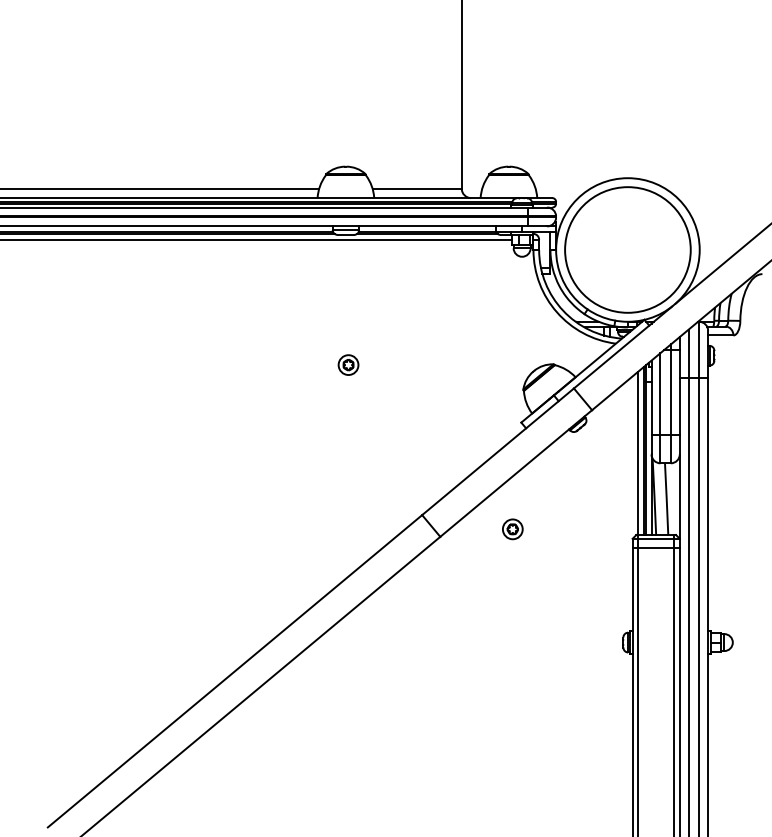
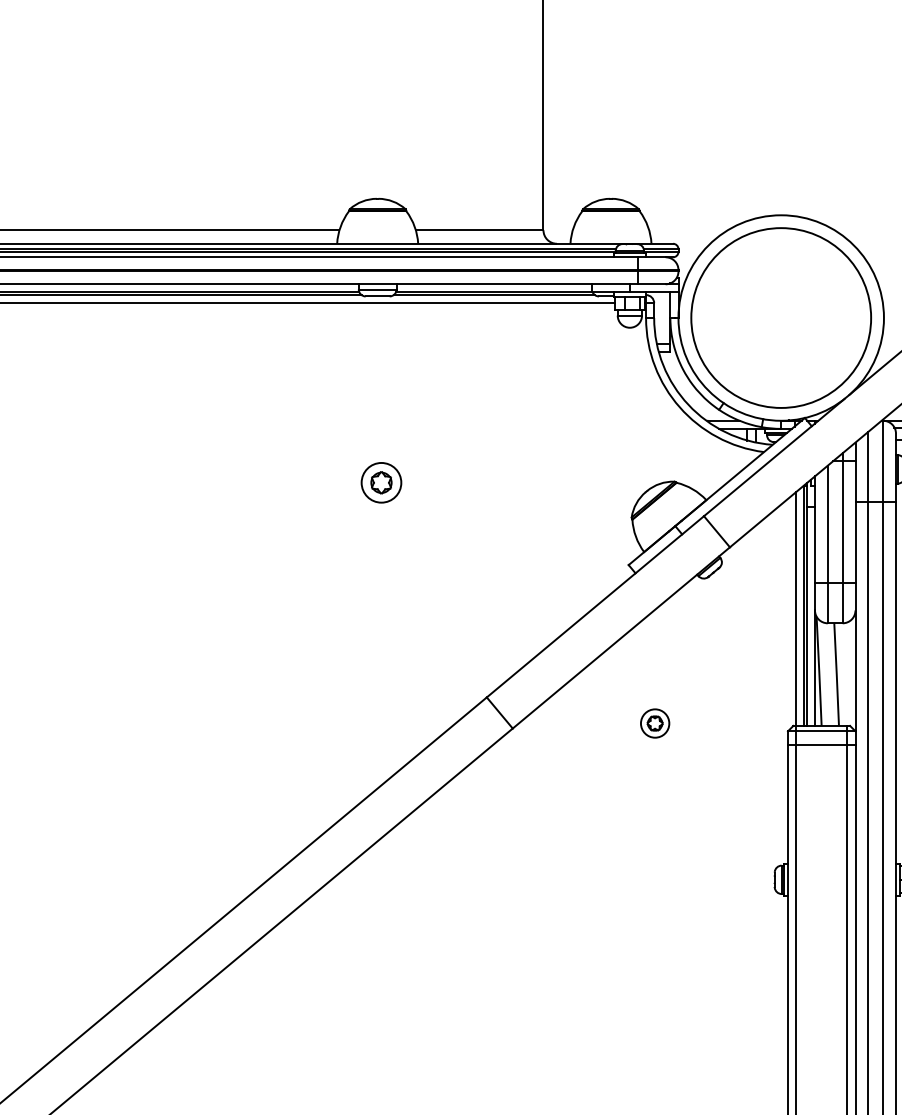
part: (348, 364) -> (381, 481), size x1.4
part: (512, 529) -> (654, 723), moved

